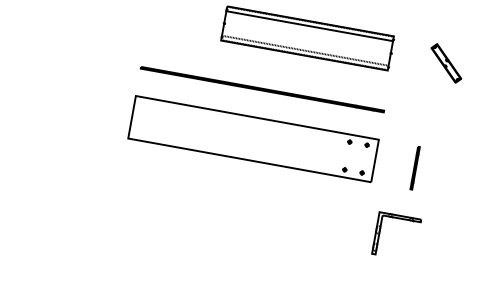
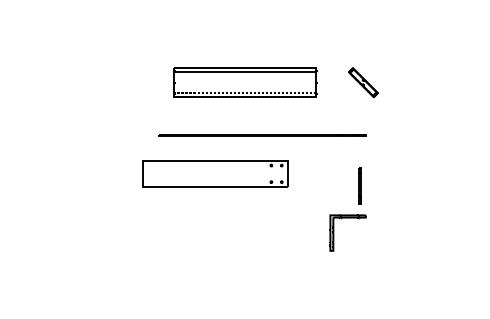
line: (262, 89) -> (262, 135), moved
part: (253, 138) -> (215, 173), size x0.7
line: (414, 167) -> (359, 185), moved

